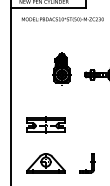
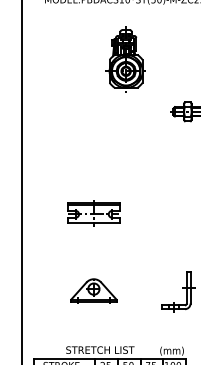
part: (61, 68) -> (125, 58), moved
part: (45, 124) -> (92, 212), size x0.7
part: (45, 163) -> (92, 290), size x0.6

